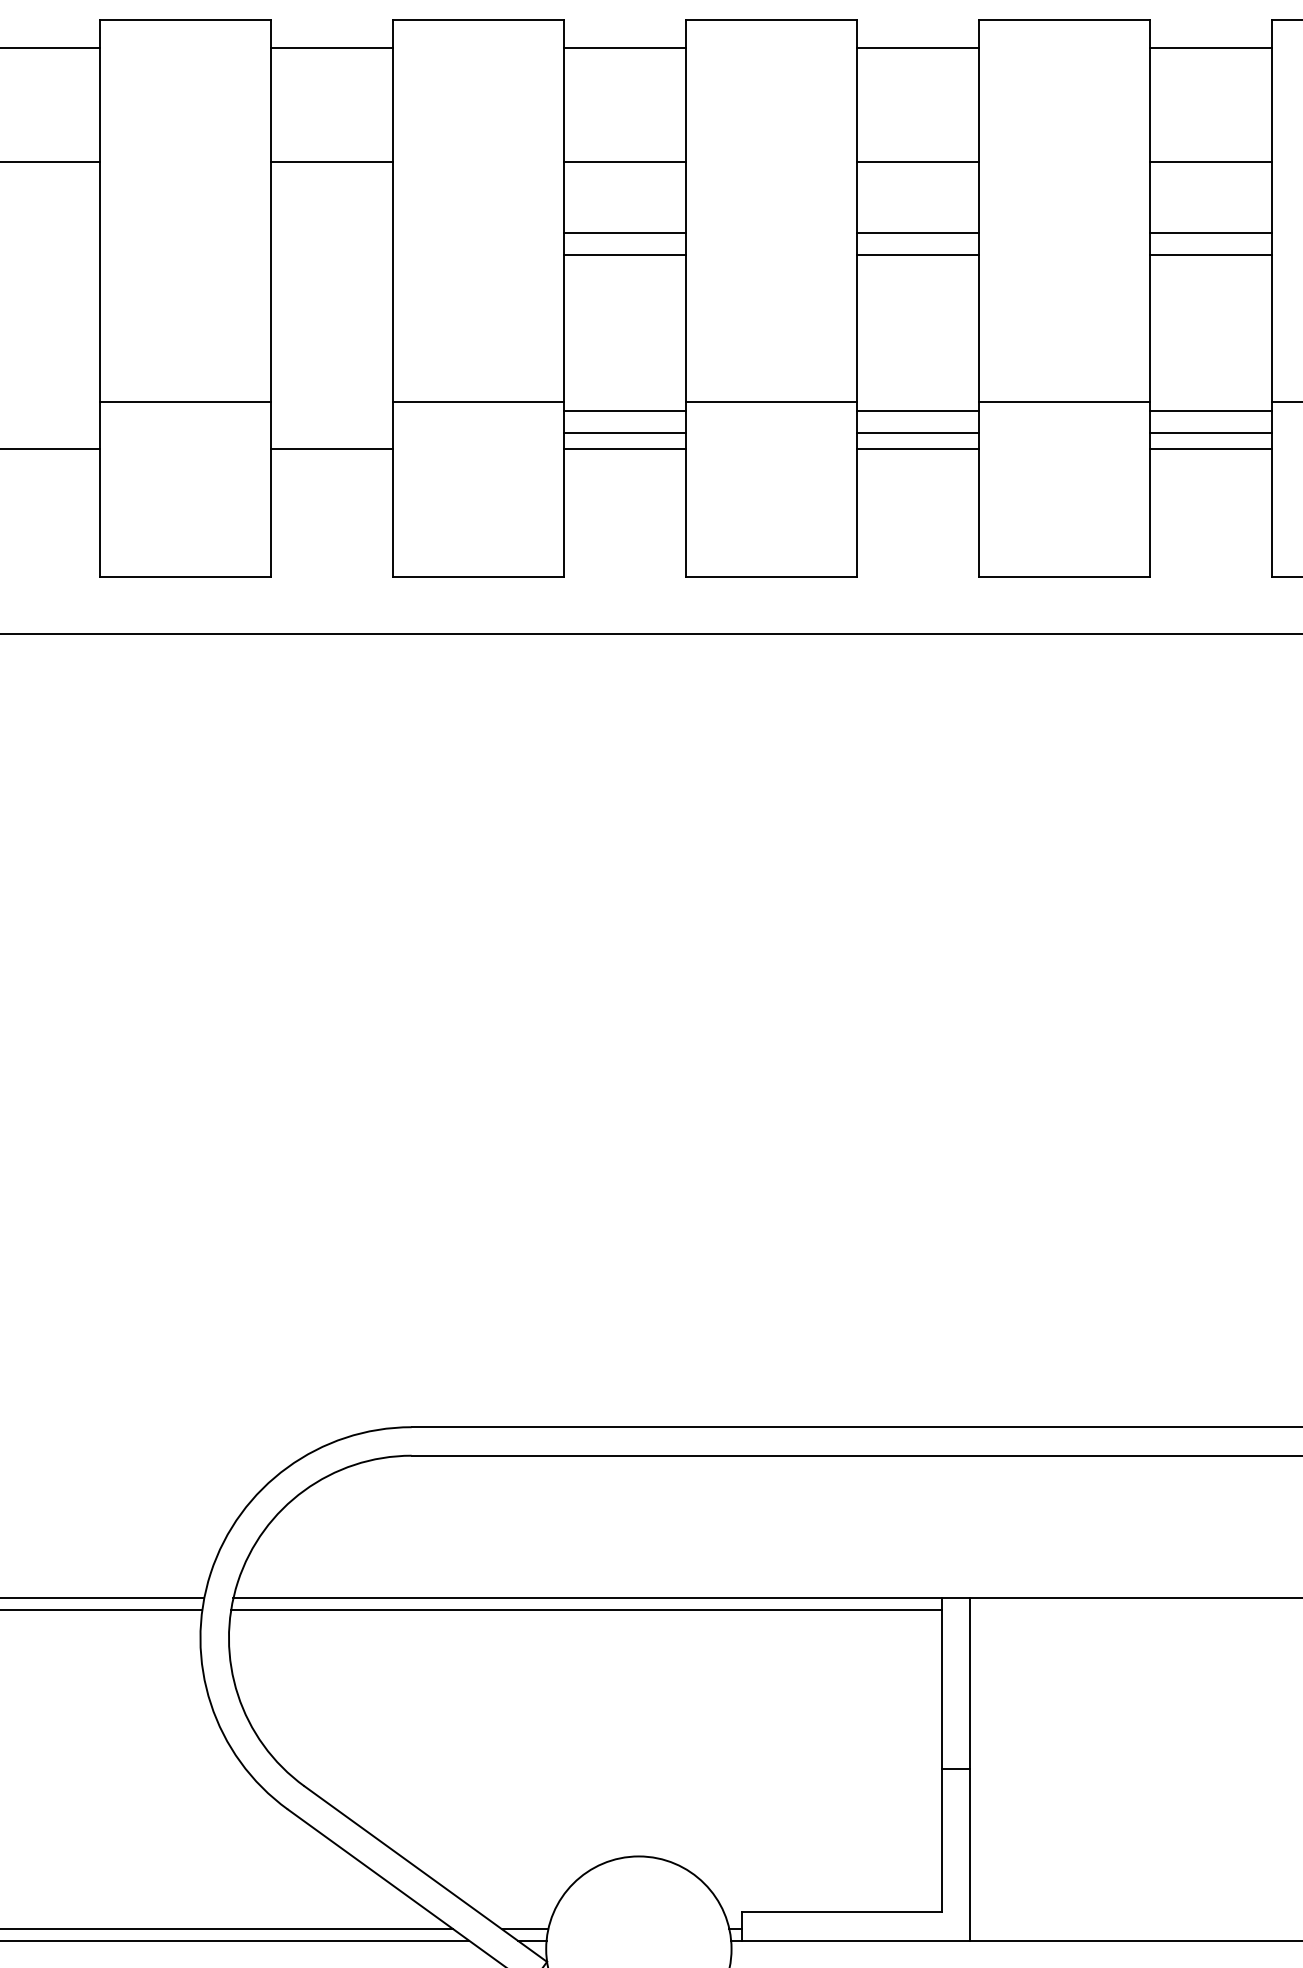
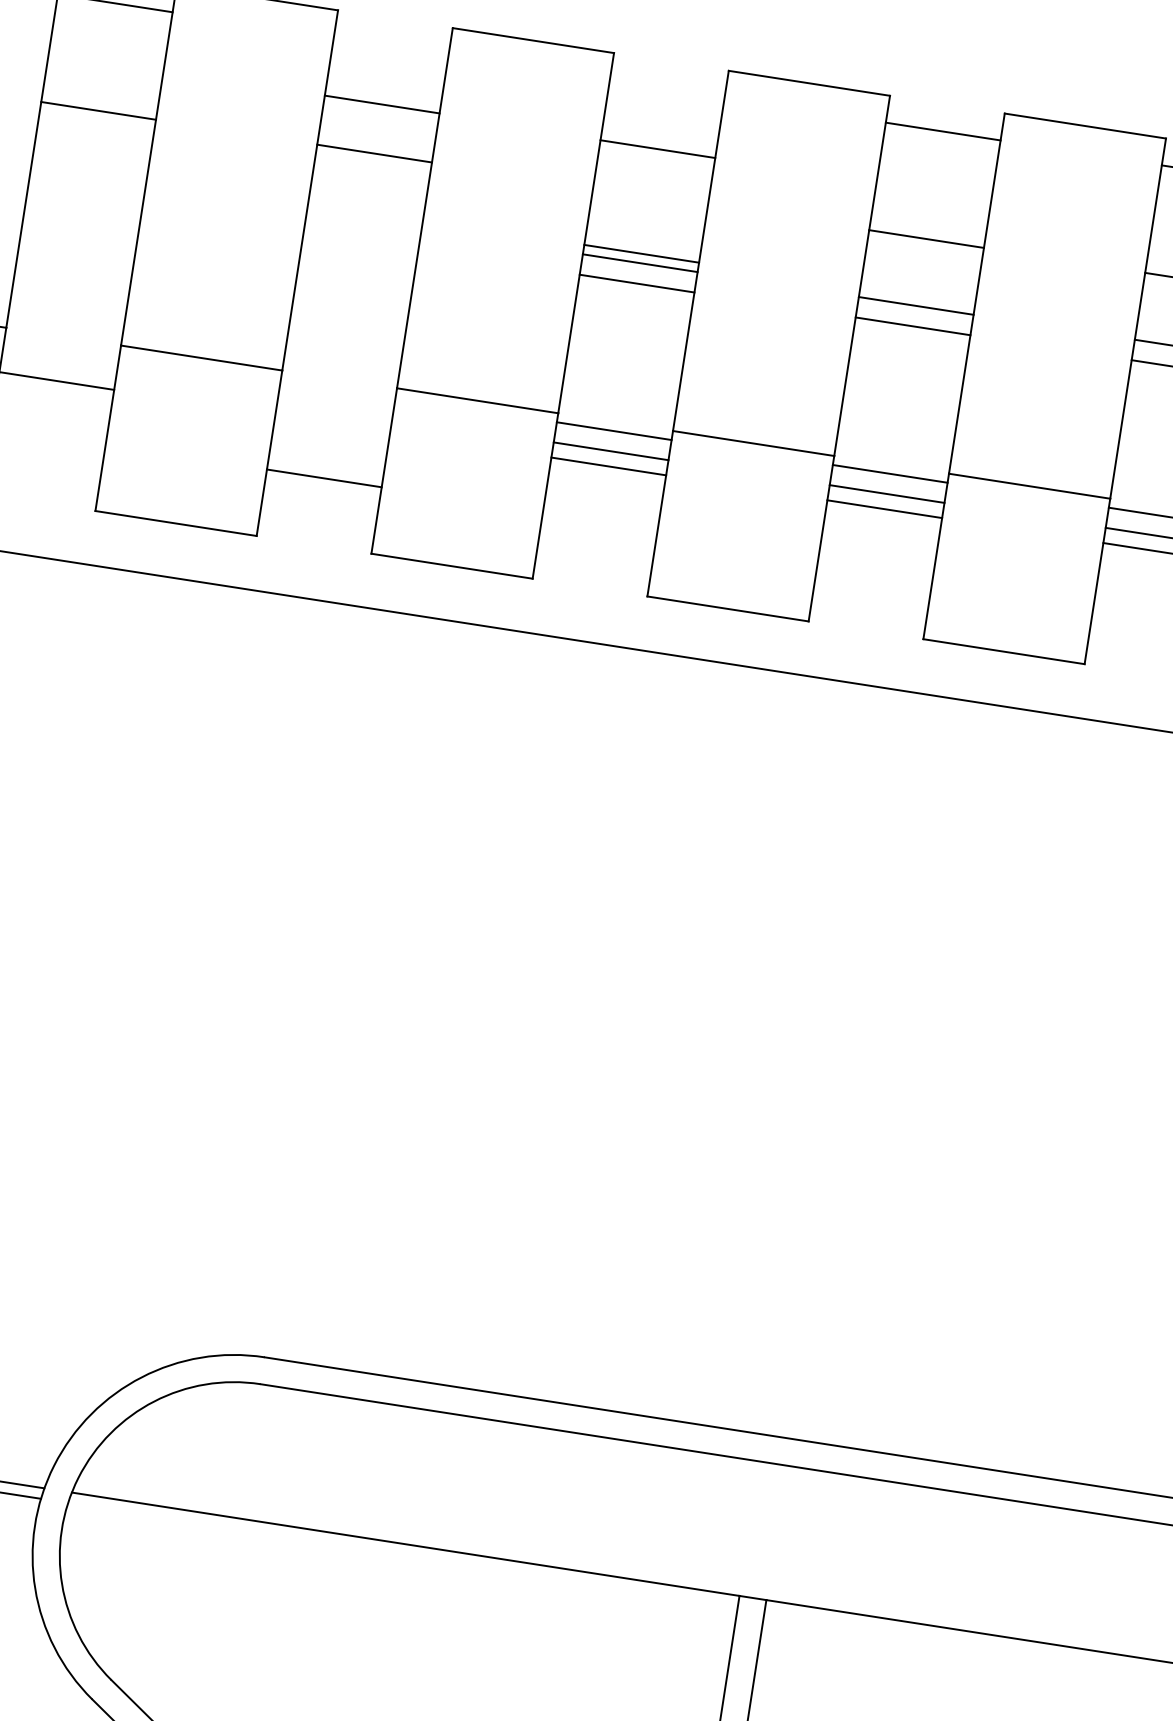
line: (332, 48) -> (382, 104), moved
line: (625, 48) -> (658, 149), moved
line: (625, 162) -> (641, 254), moved
line: (332, 448) -> (324, 478), moved
line: (586, 1609) -> (402, 1554), removed

